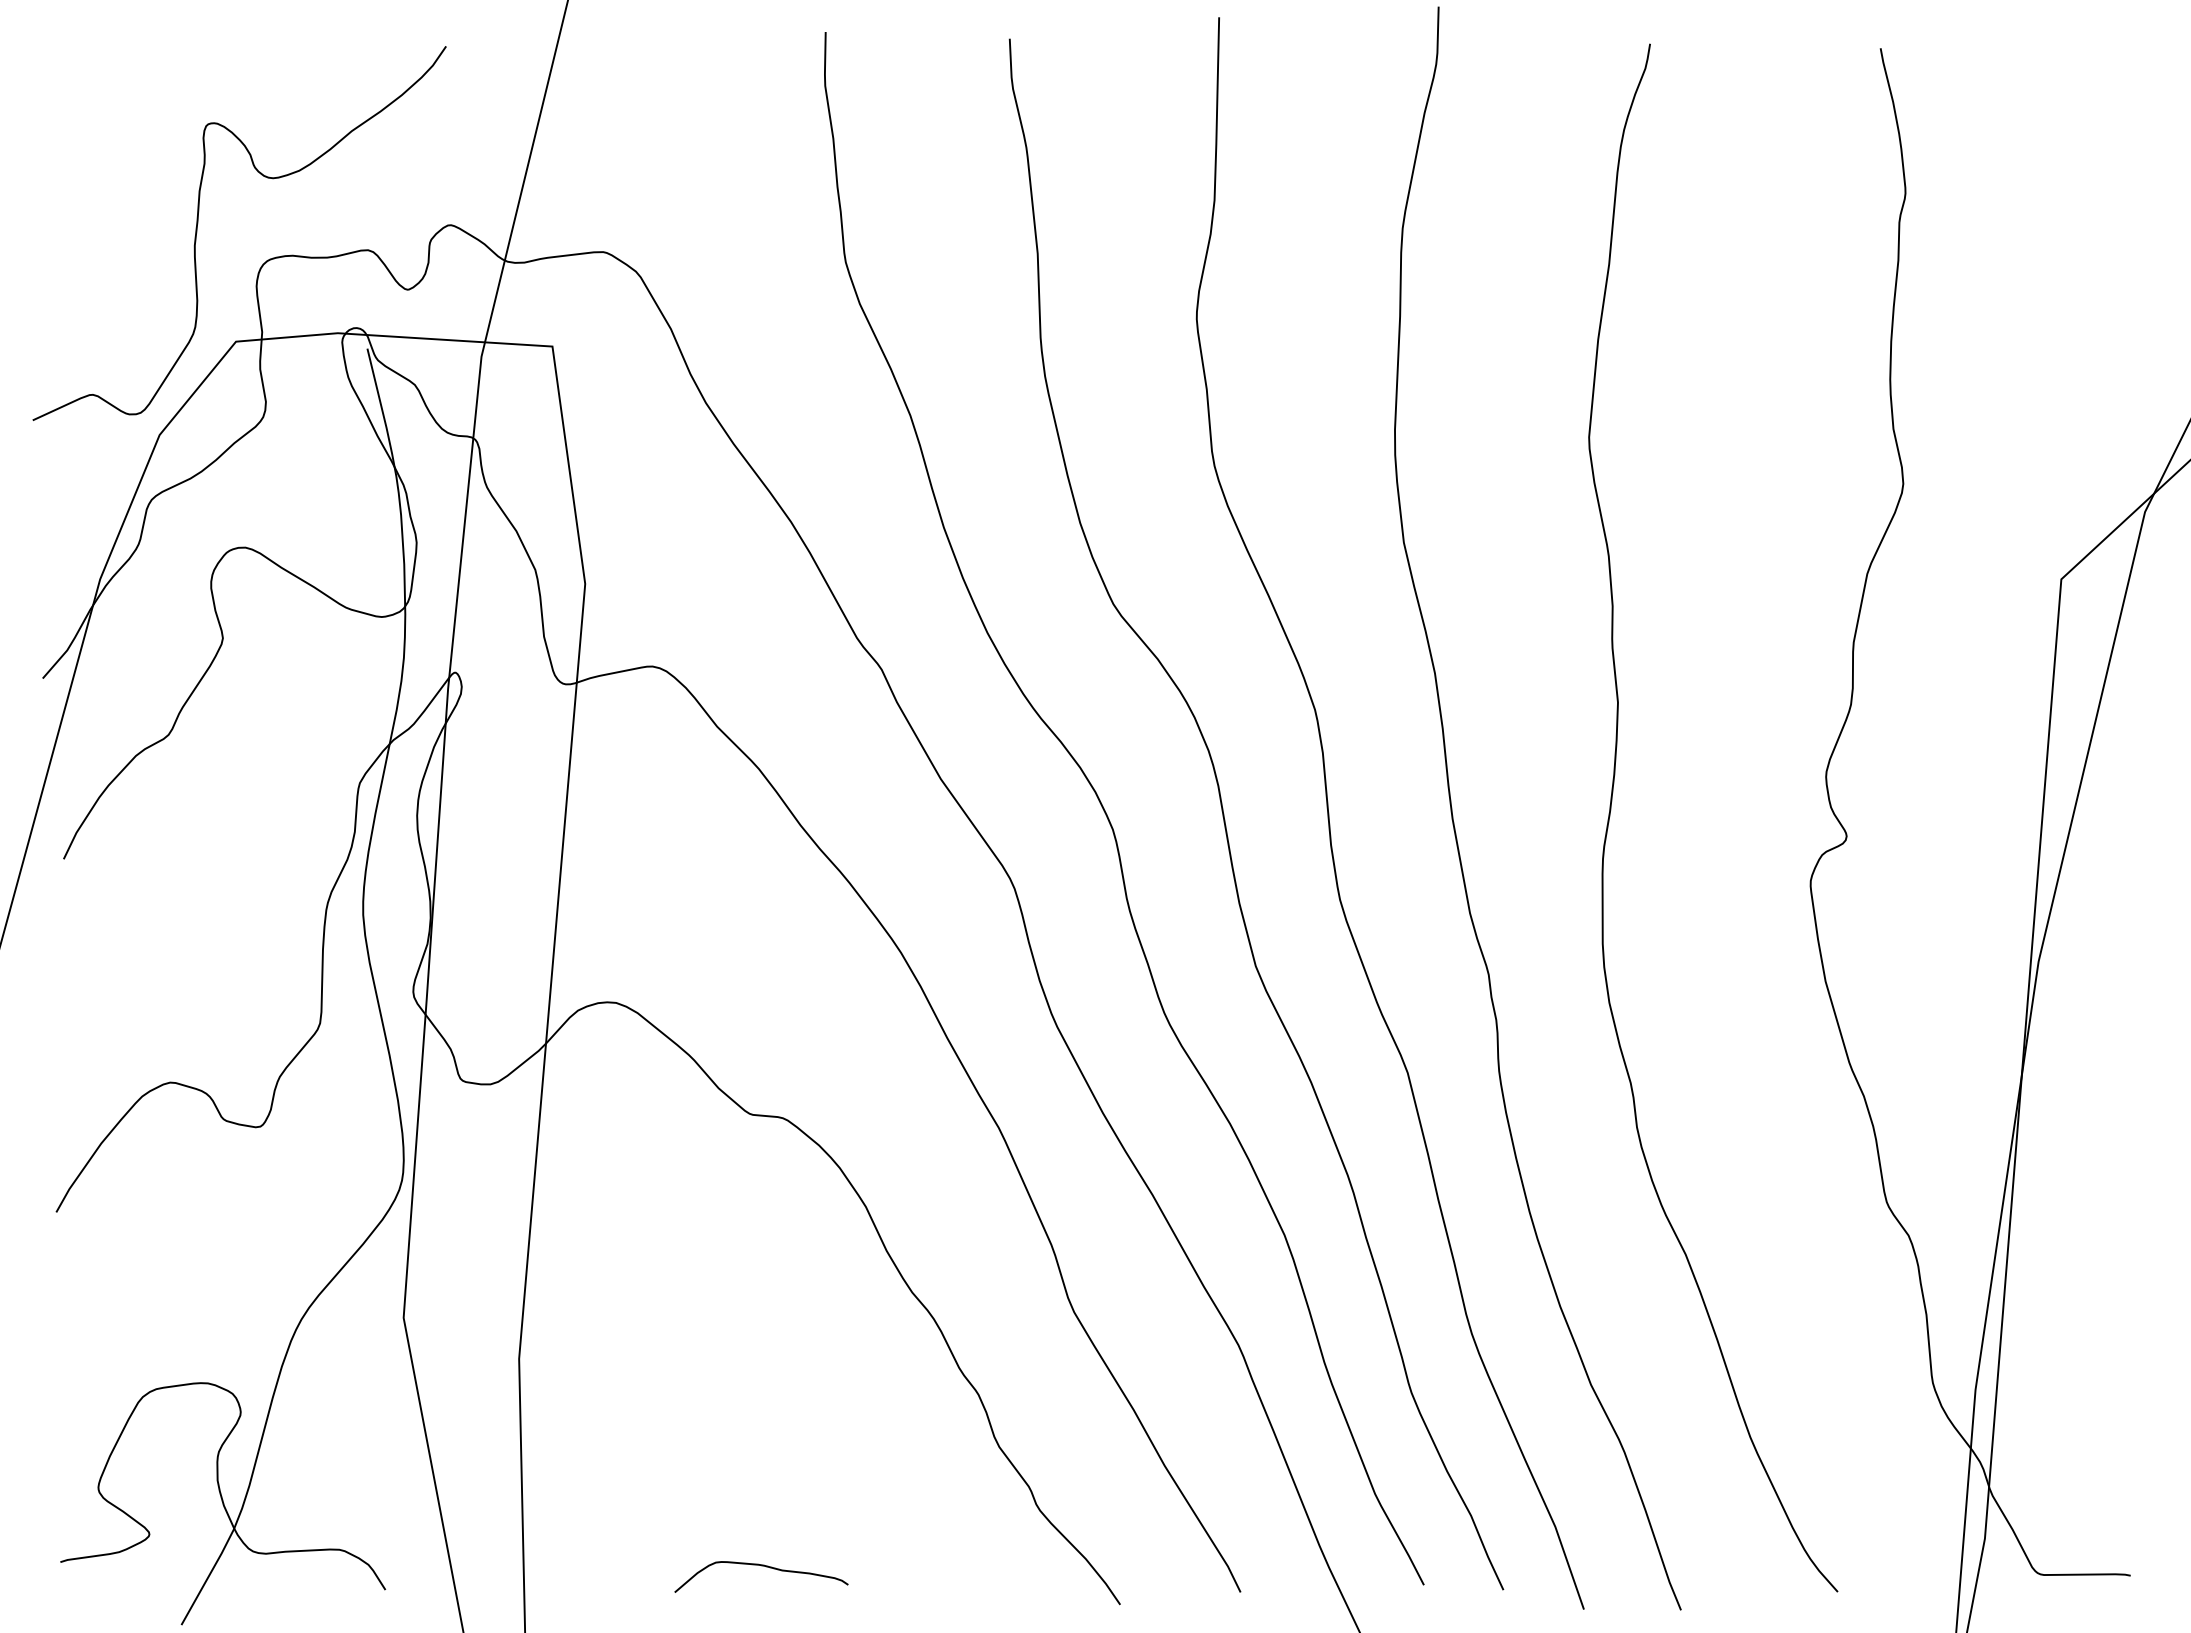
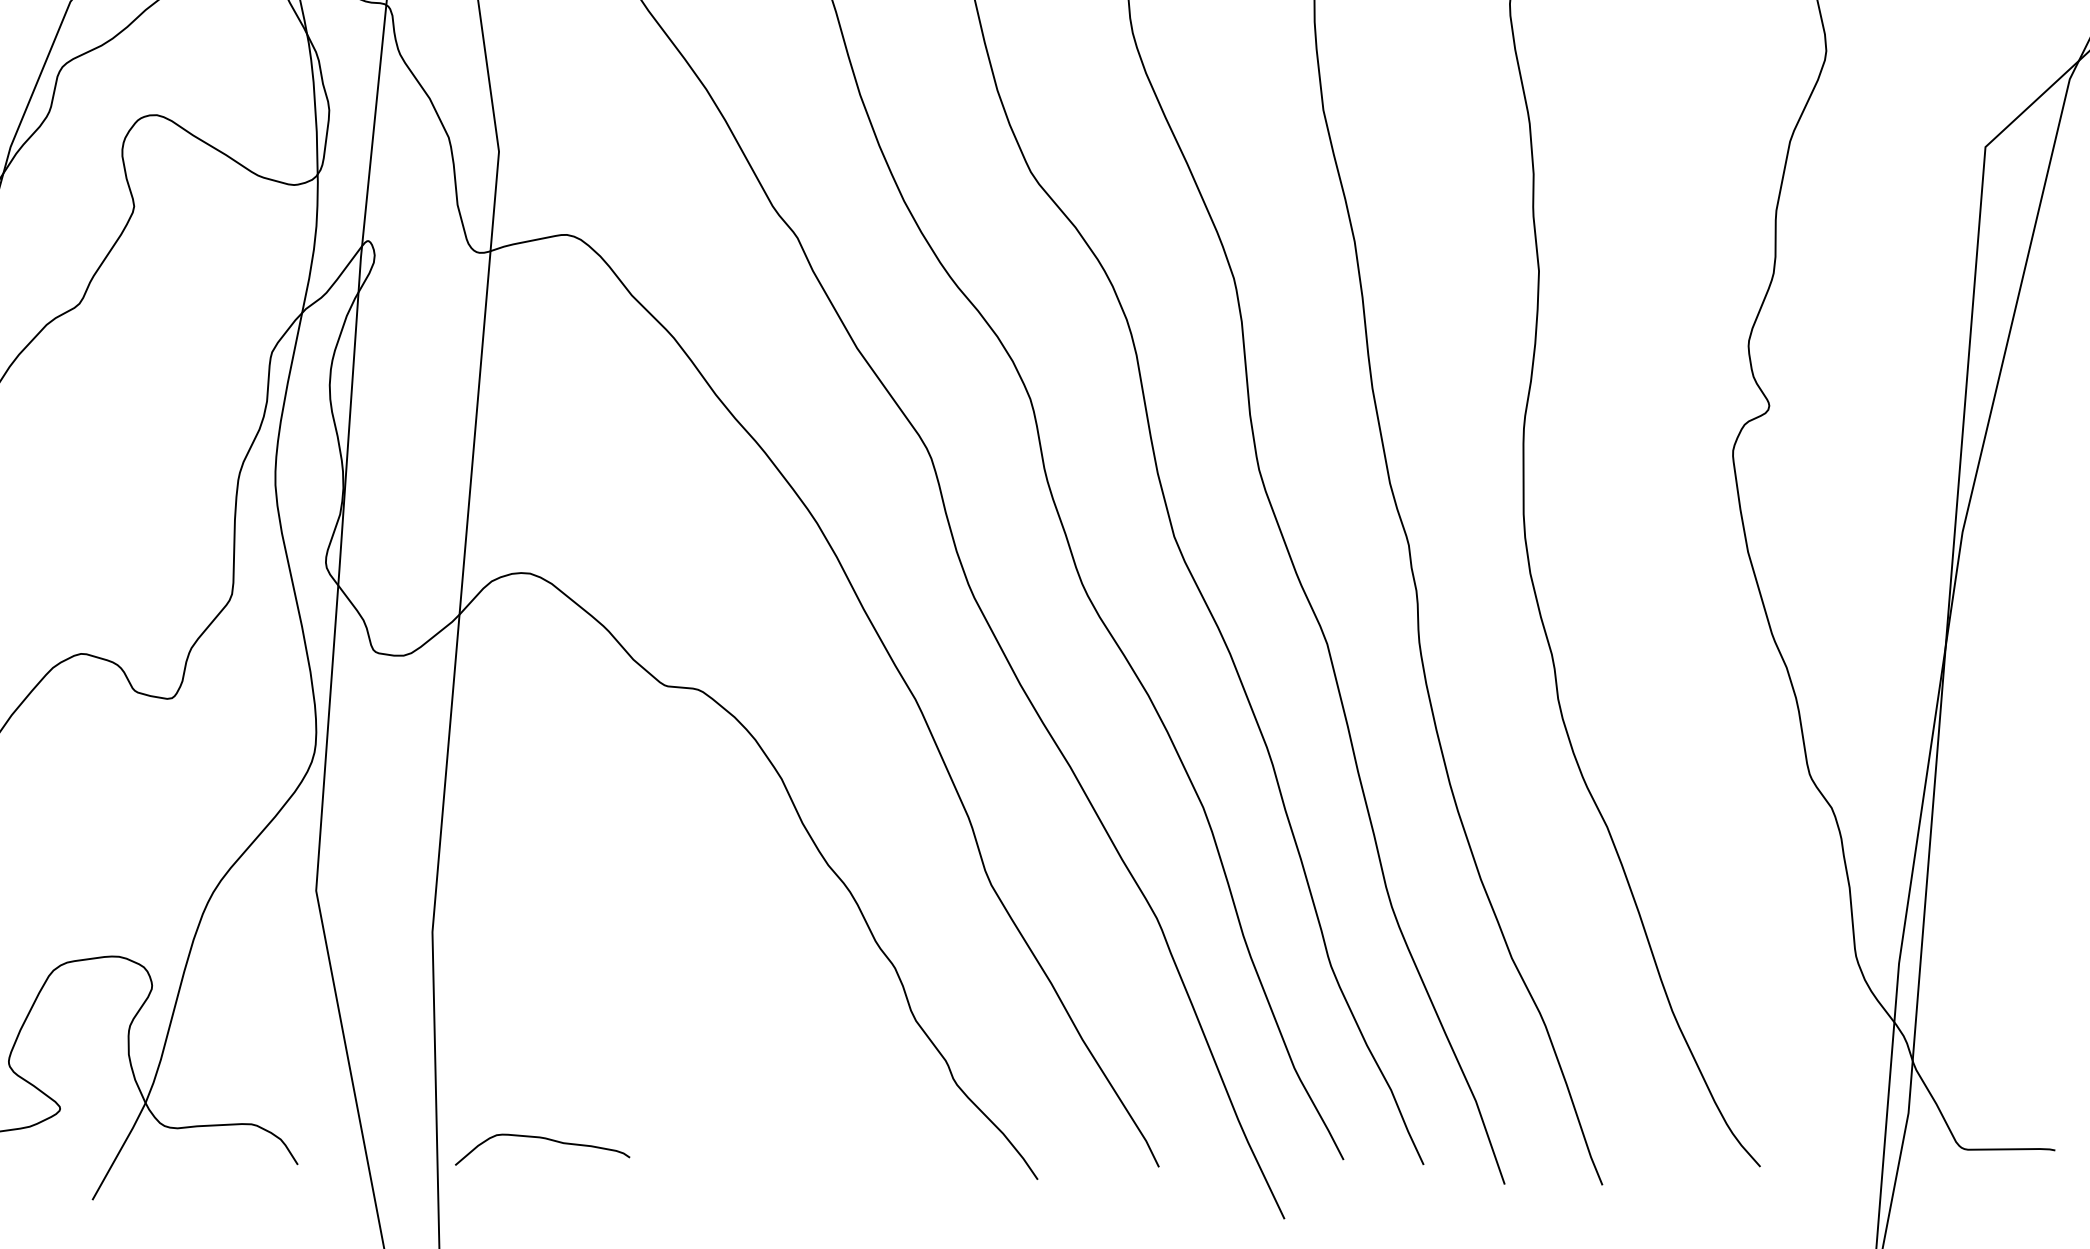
curve: (761, 1566) -> (542, 1139), moved

